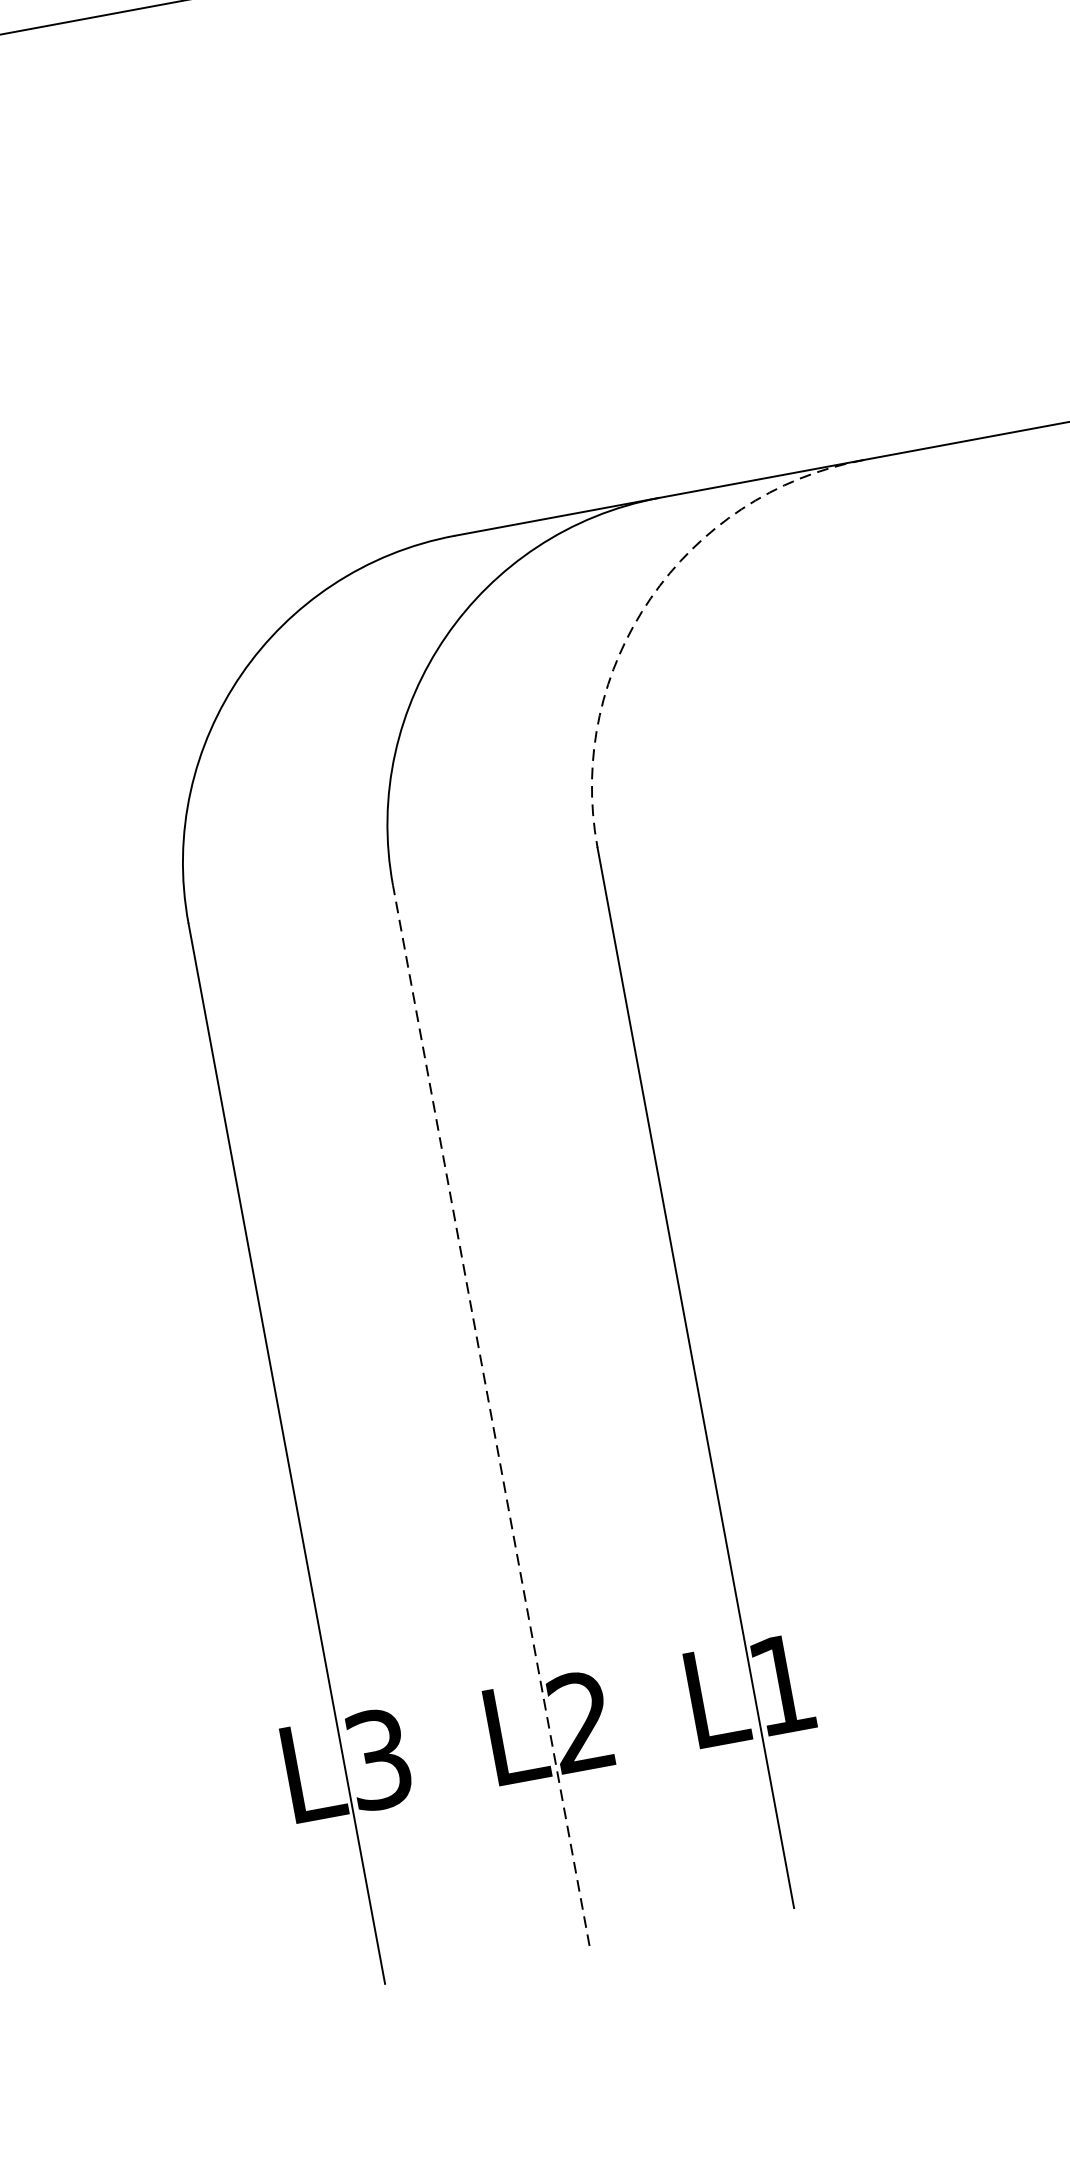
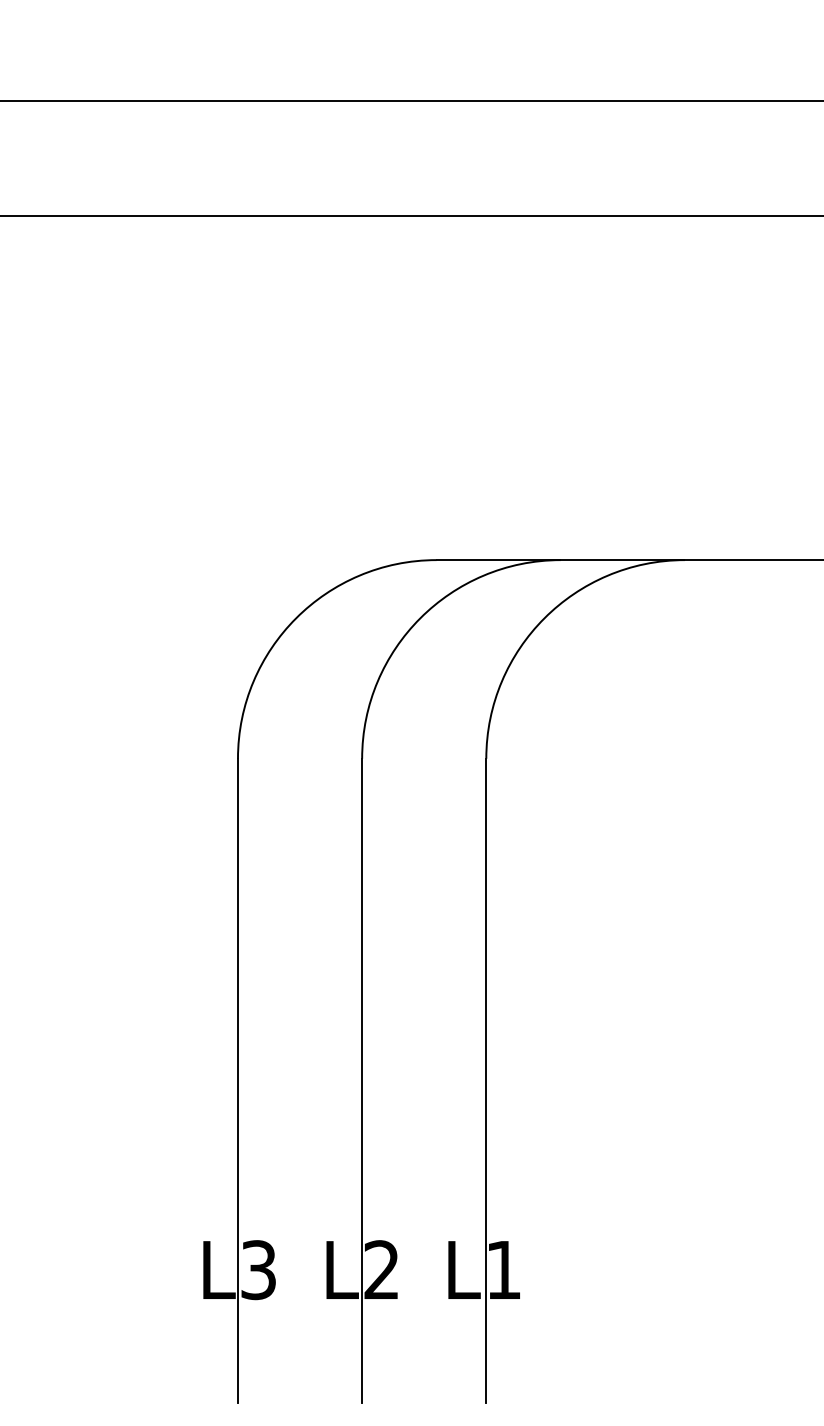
arc: (650, 599) -> (544, 618), dashed -> solid
line: (491, 1415) -> (362, 1080), dashed -> solid

